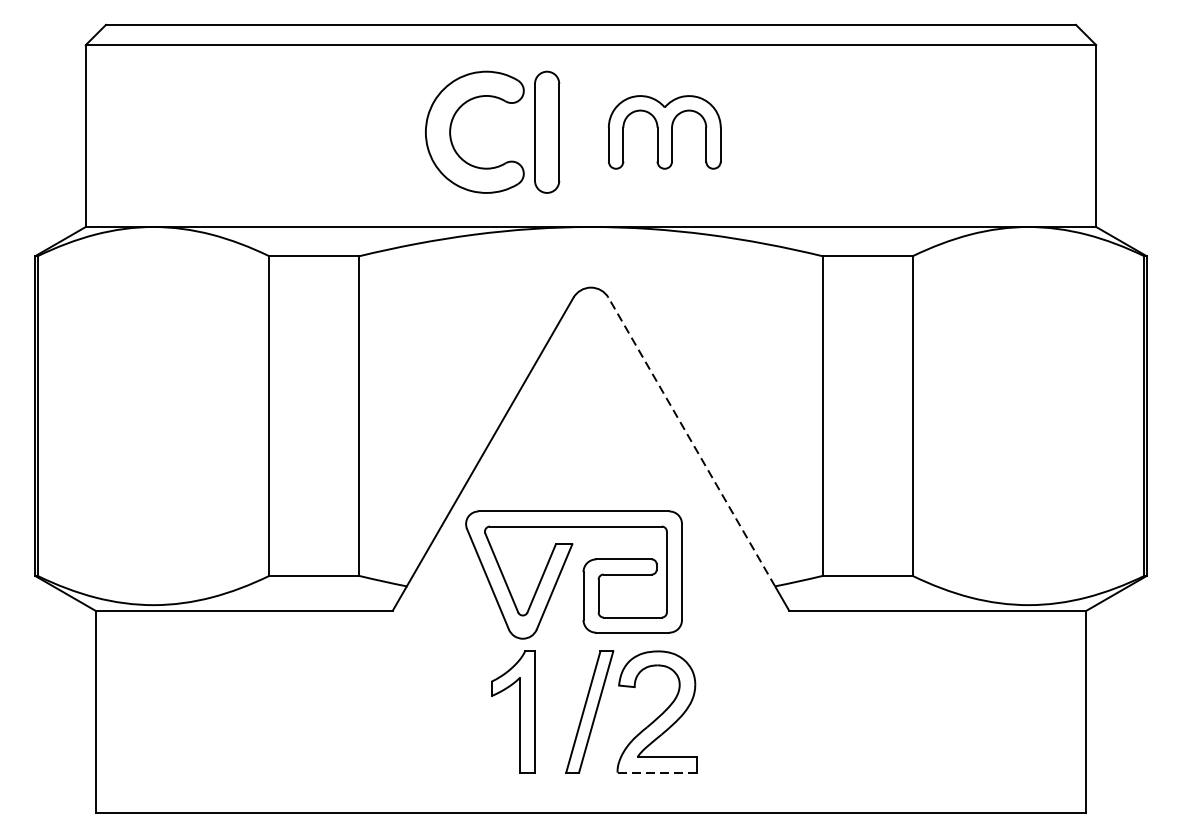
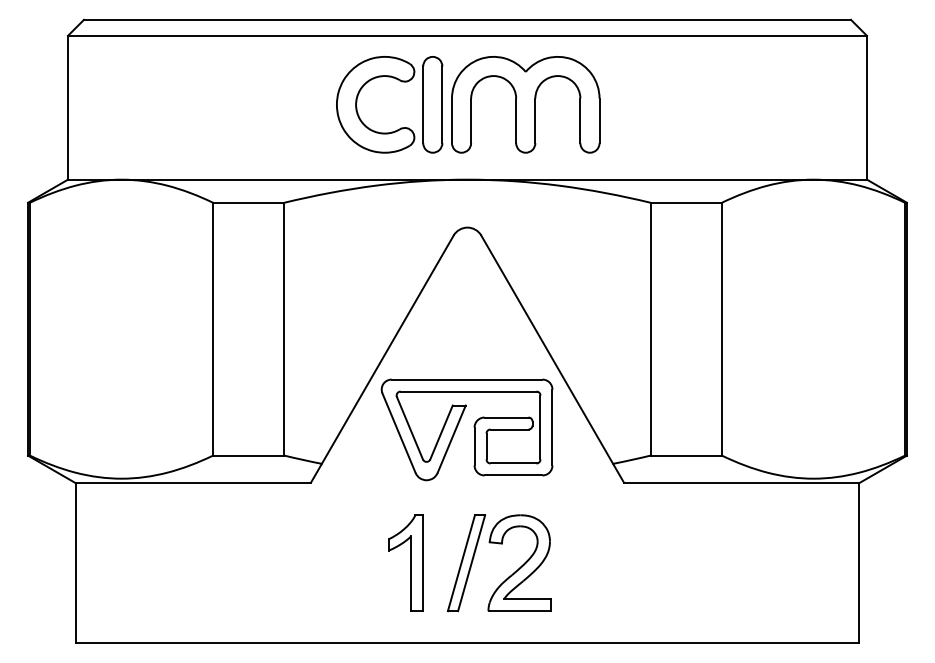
part: (664, 131) -> (525, 104), size x1.67
line: (692, 441) -> (547, 349), dashed -> solid
part: (582, 572) -> (473, 427), moved
line: (656, 773) -> (519, 611), dashed -> solid

